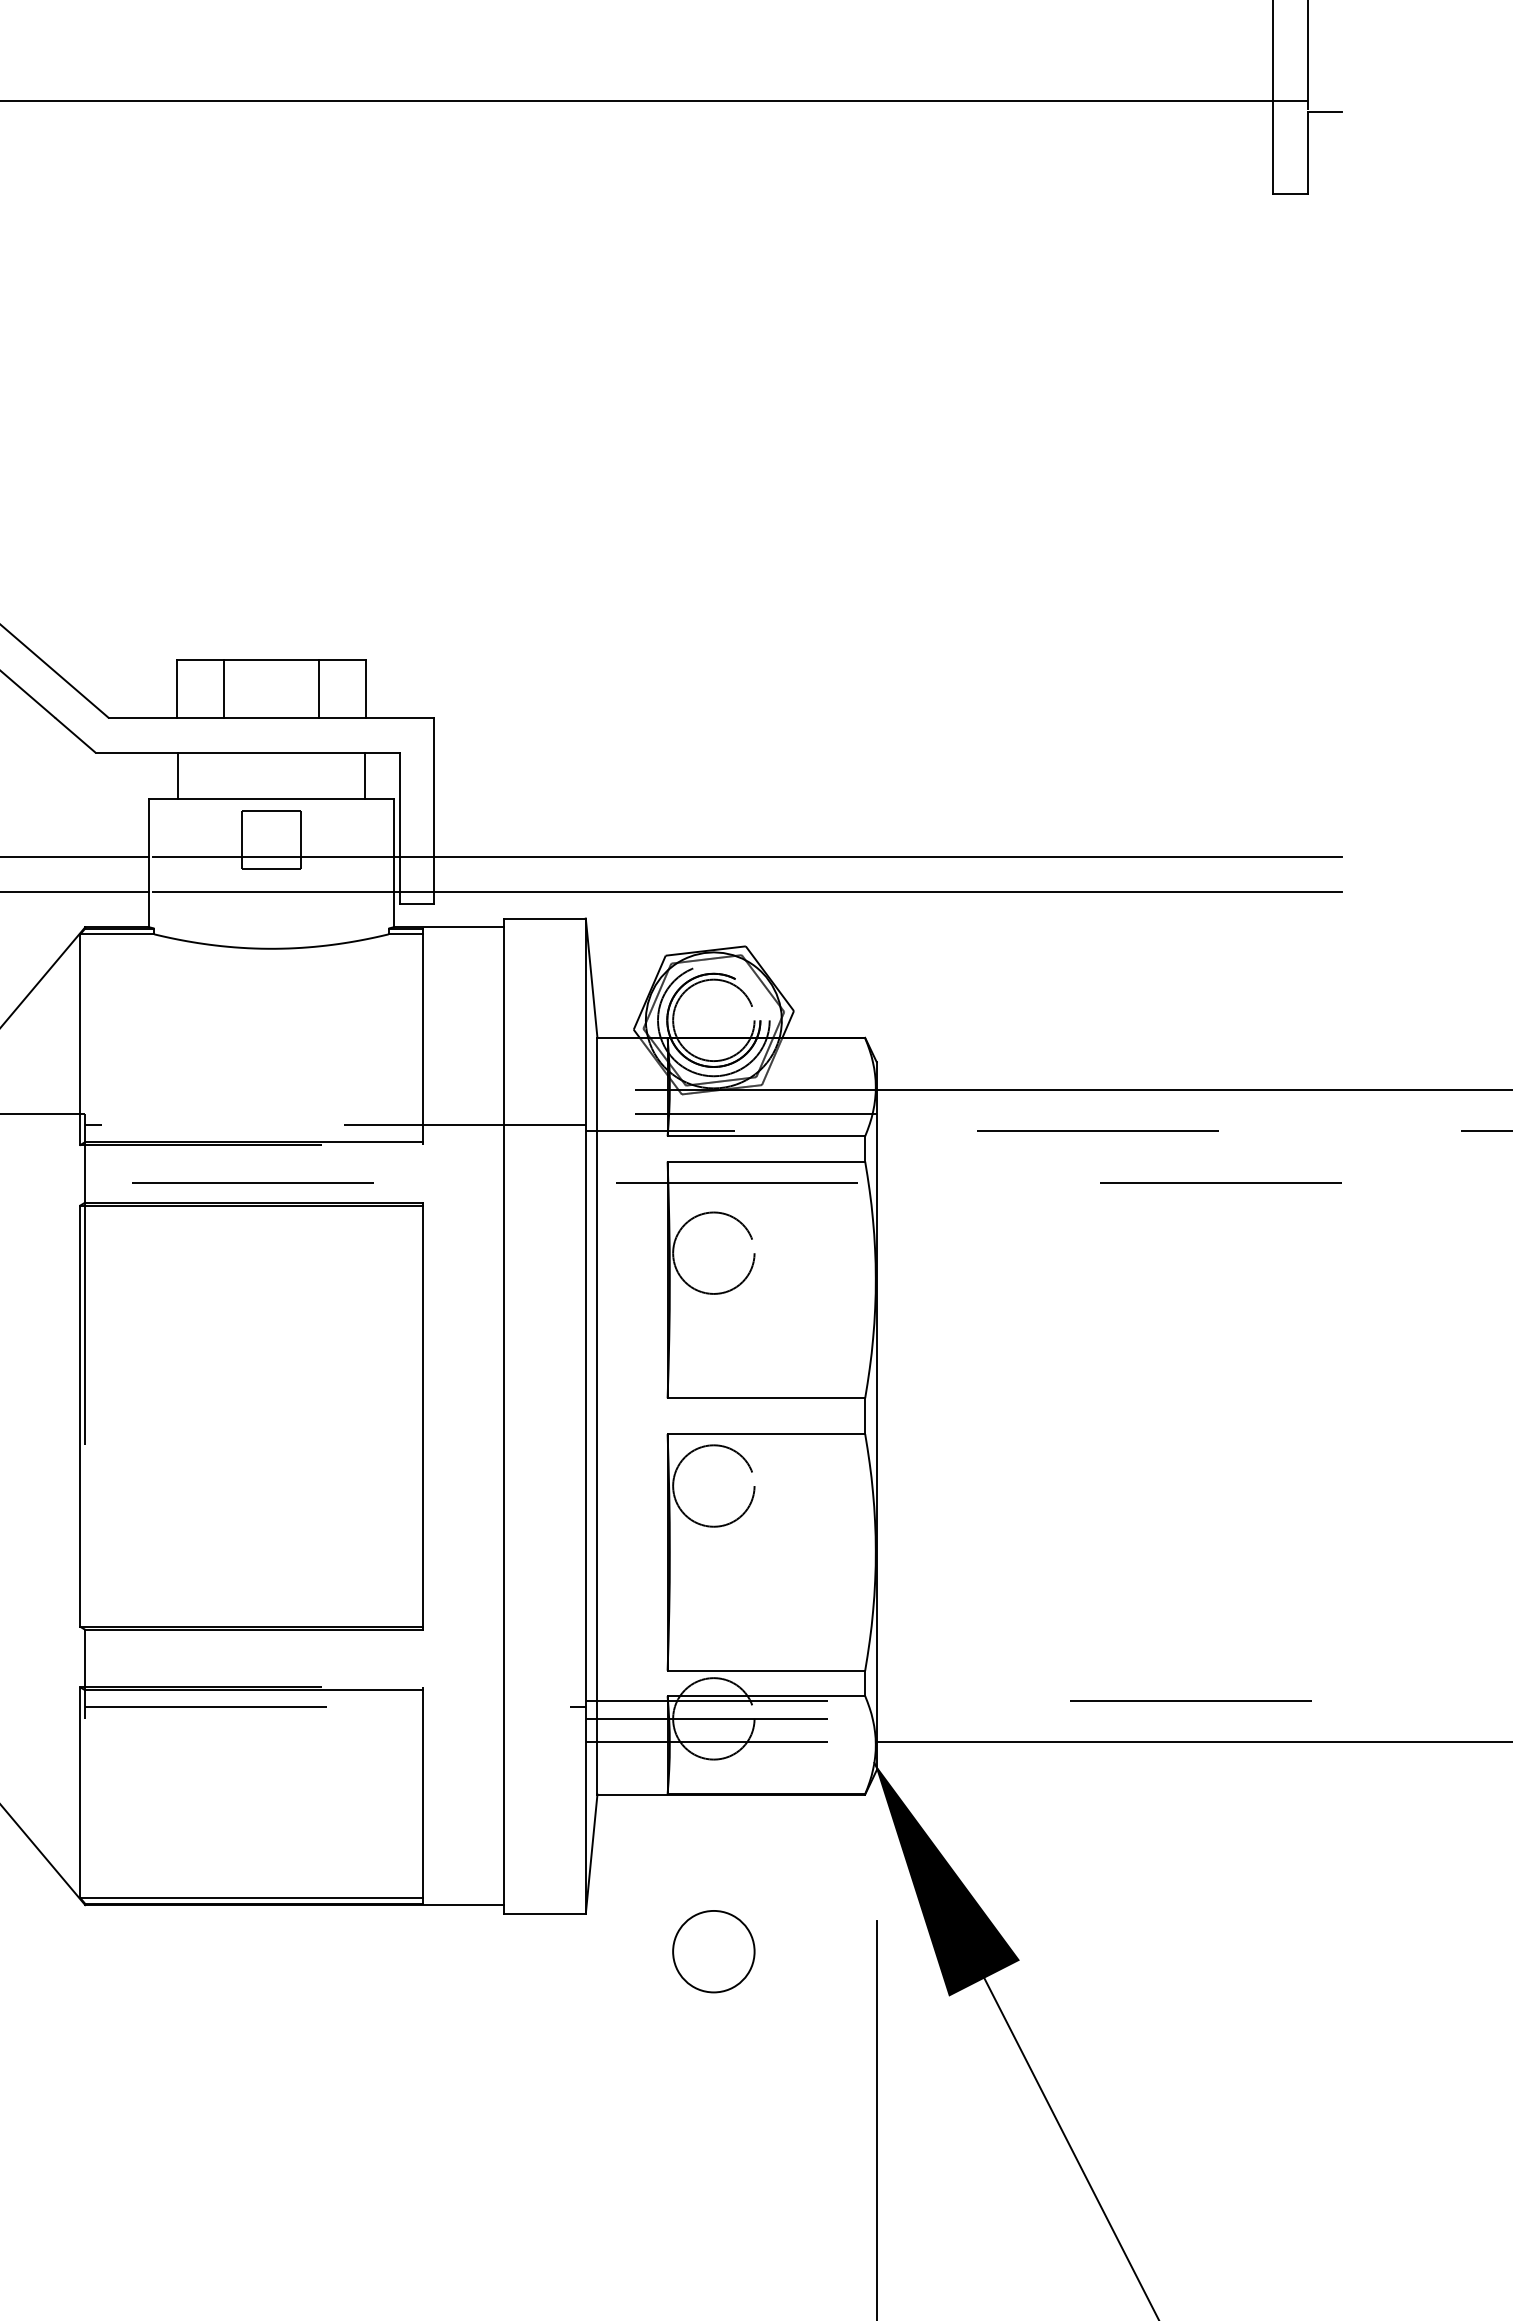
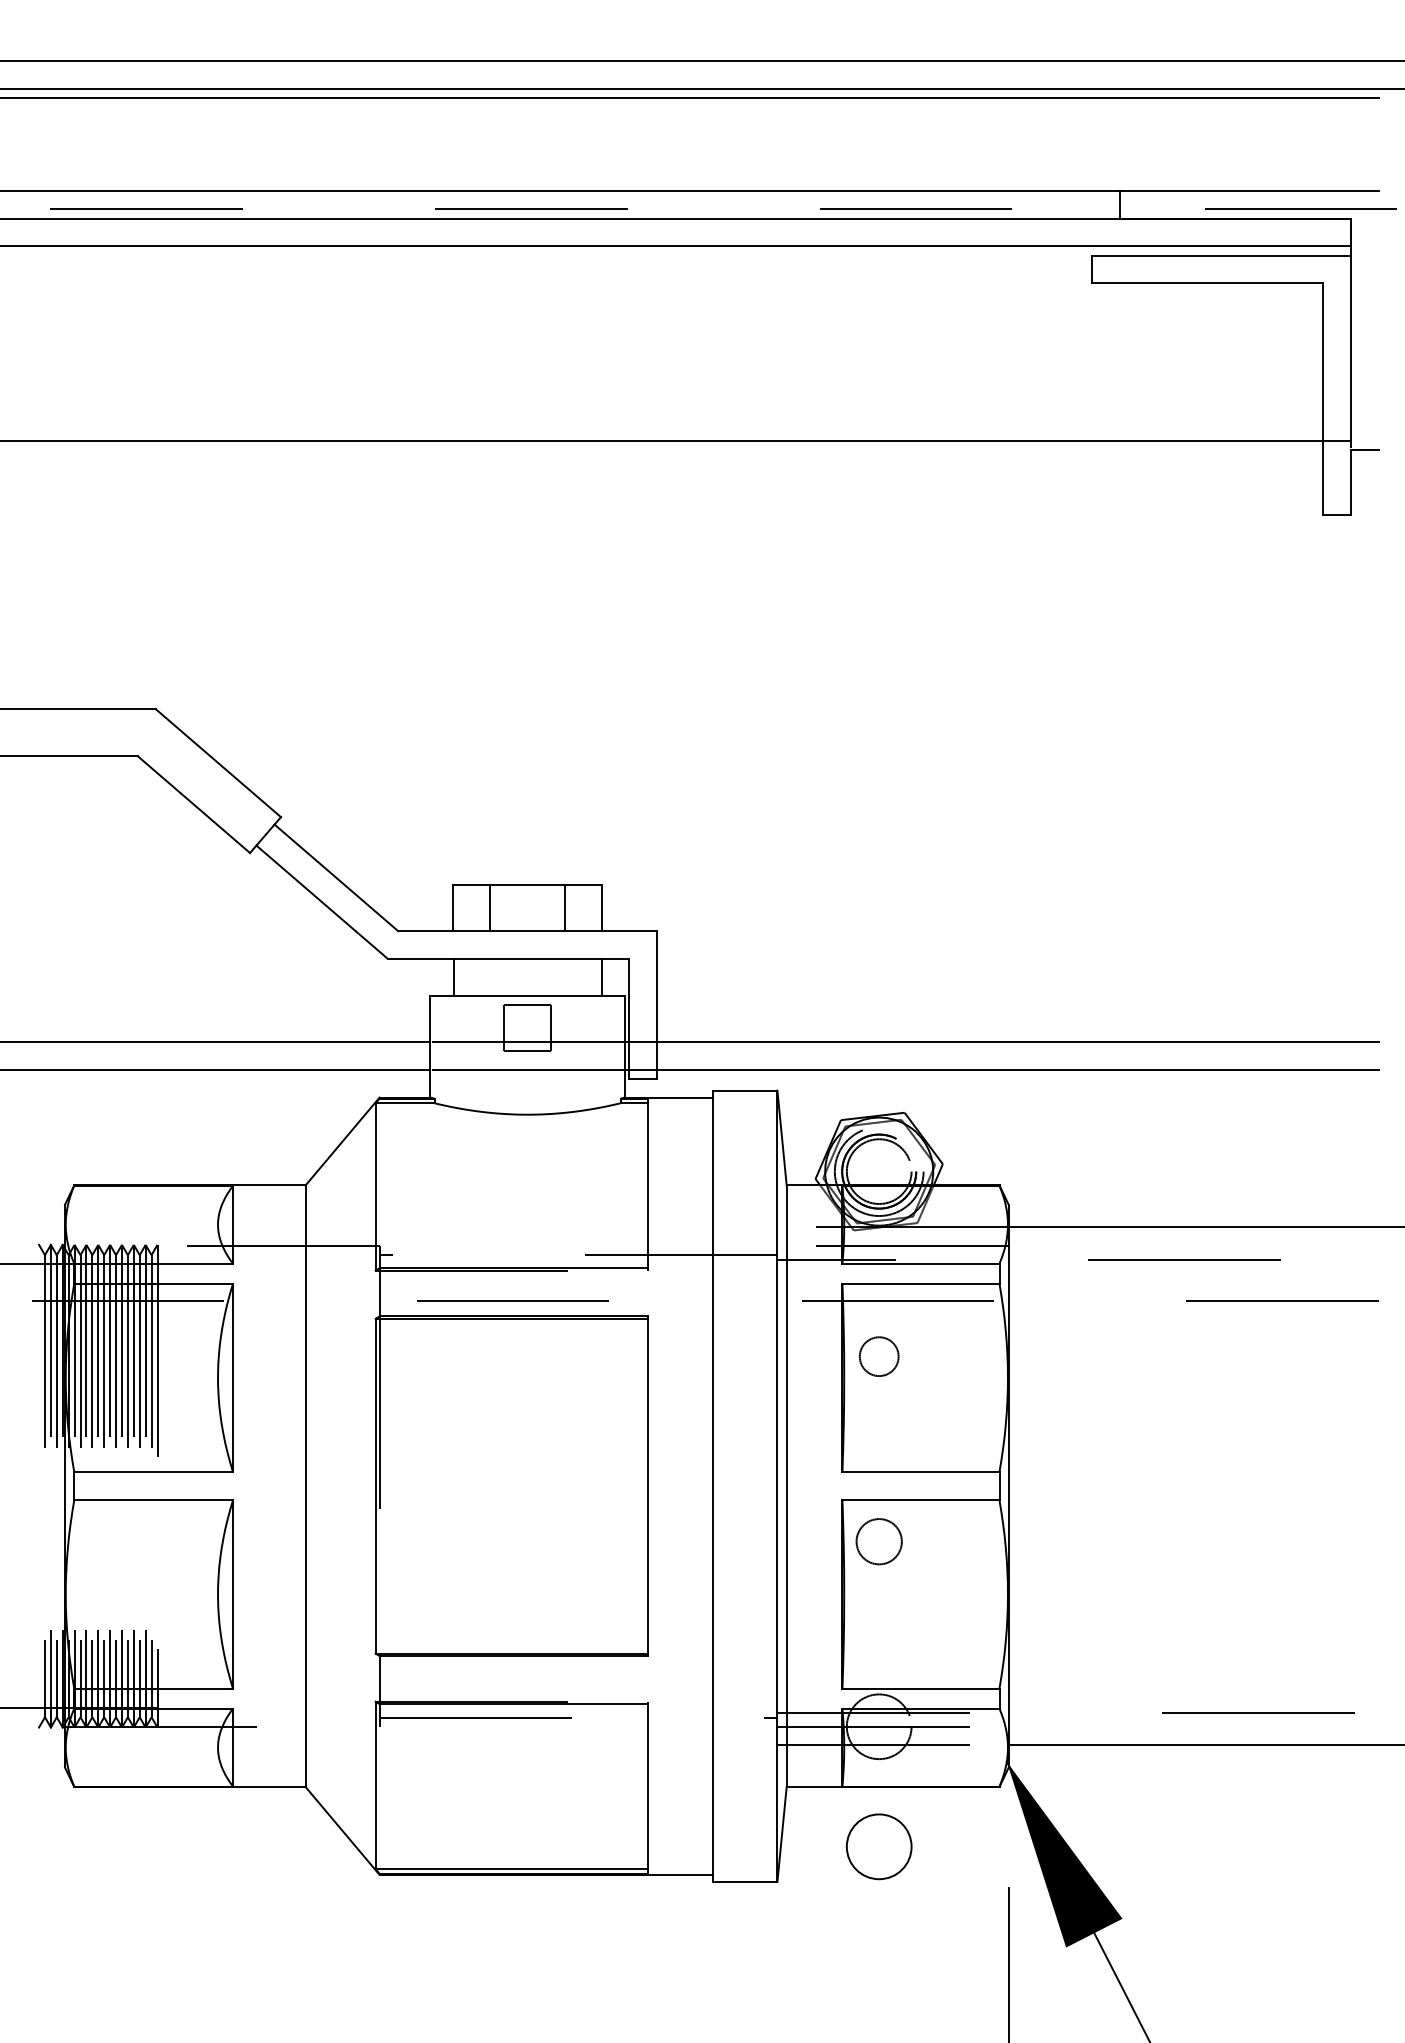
circle: (712, 1253) -> (878, 1356), size x0.6
circle: (712, 1485) -> (878, 1541), size x0.7
circle: (714, 1951) -> (879, 1846), moved

